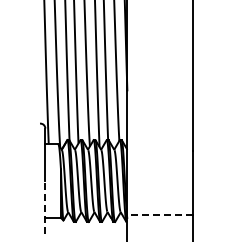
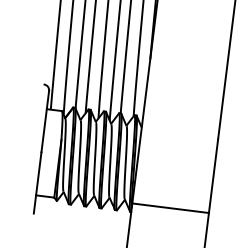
line: (45, 206) -> (37, 182), dashed -> solid
line: (160, 214) -> (171, 208), dashed -> solid

